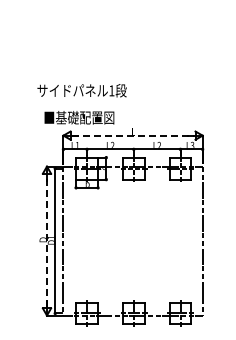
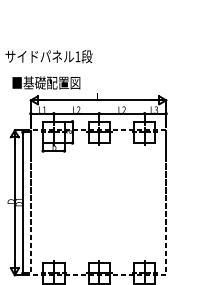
line: (133, 135) -> (98, 100), dashed -> solid
line: (47, 240) -> (15, 202), dashed -> solid

